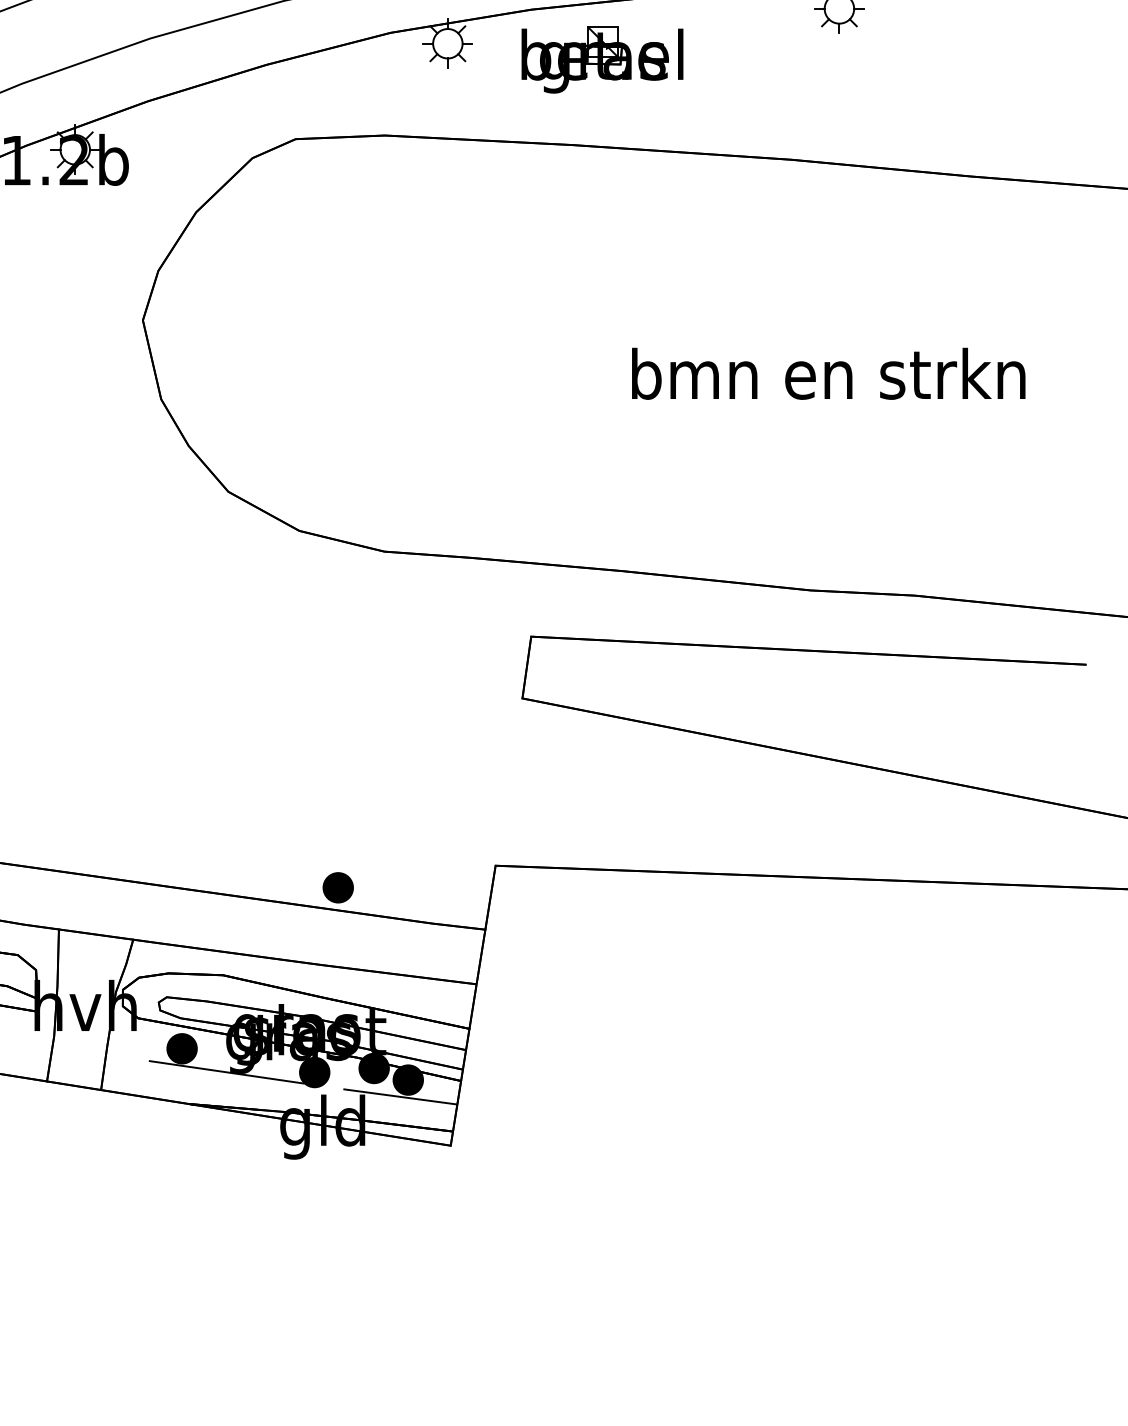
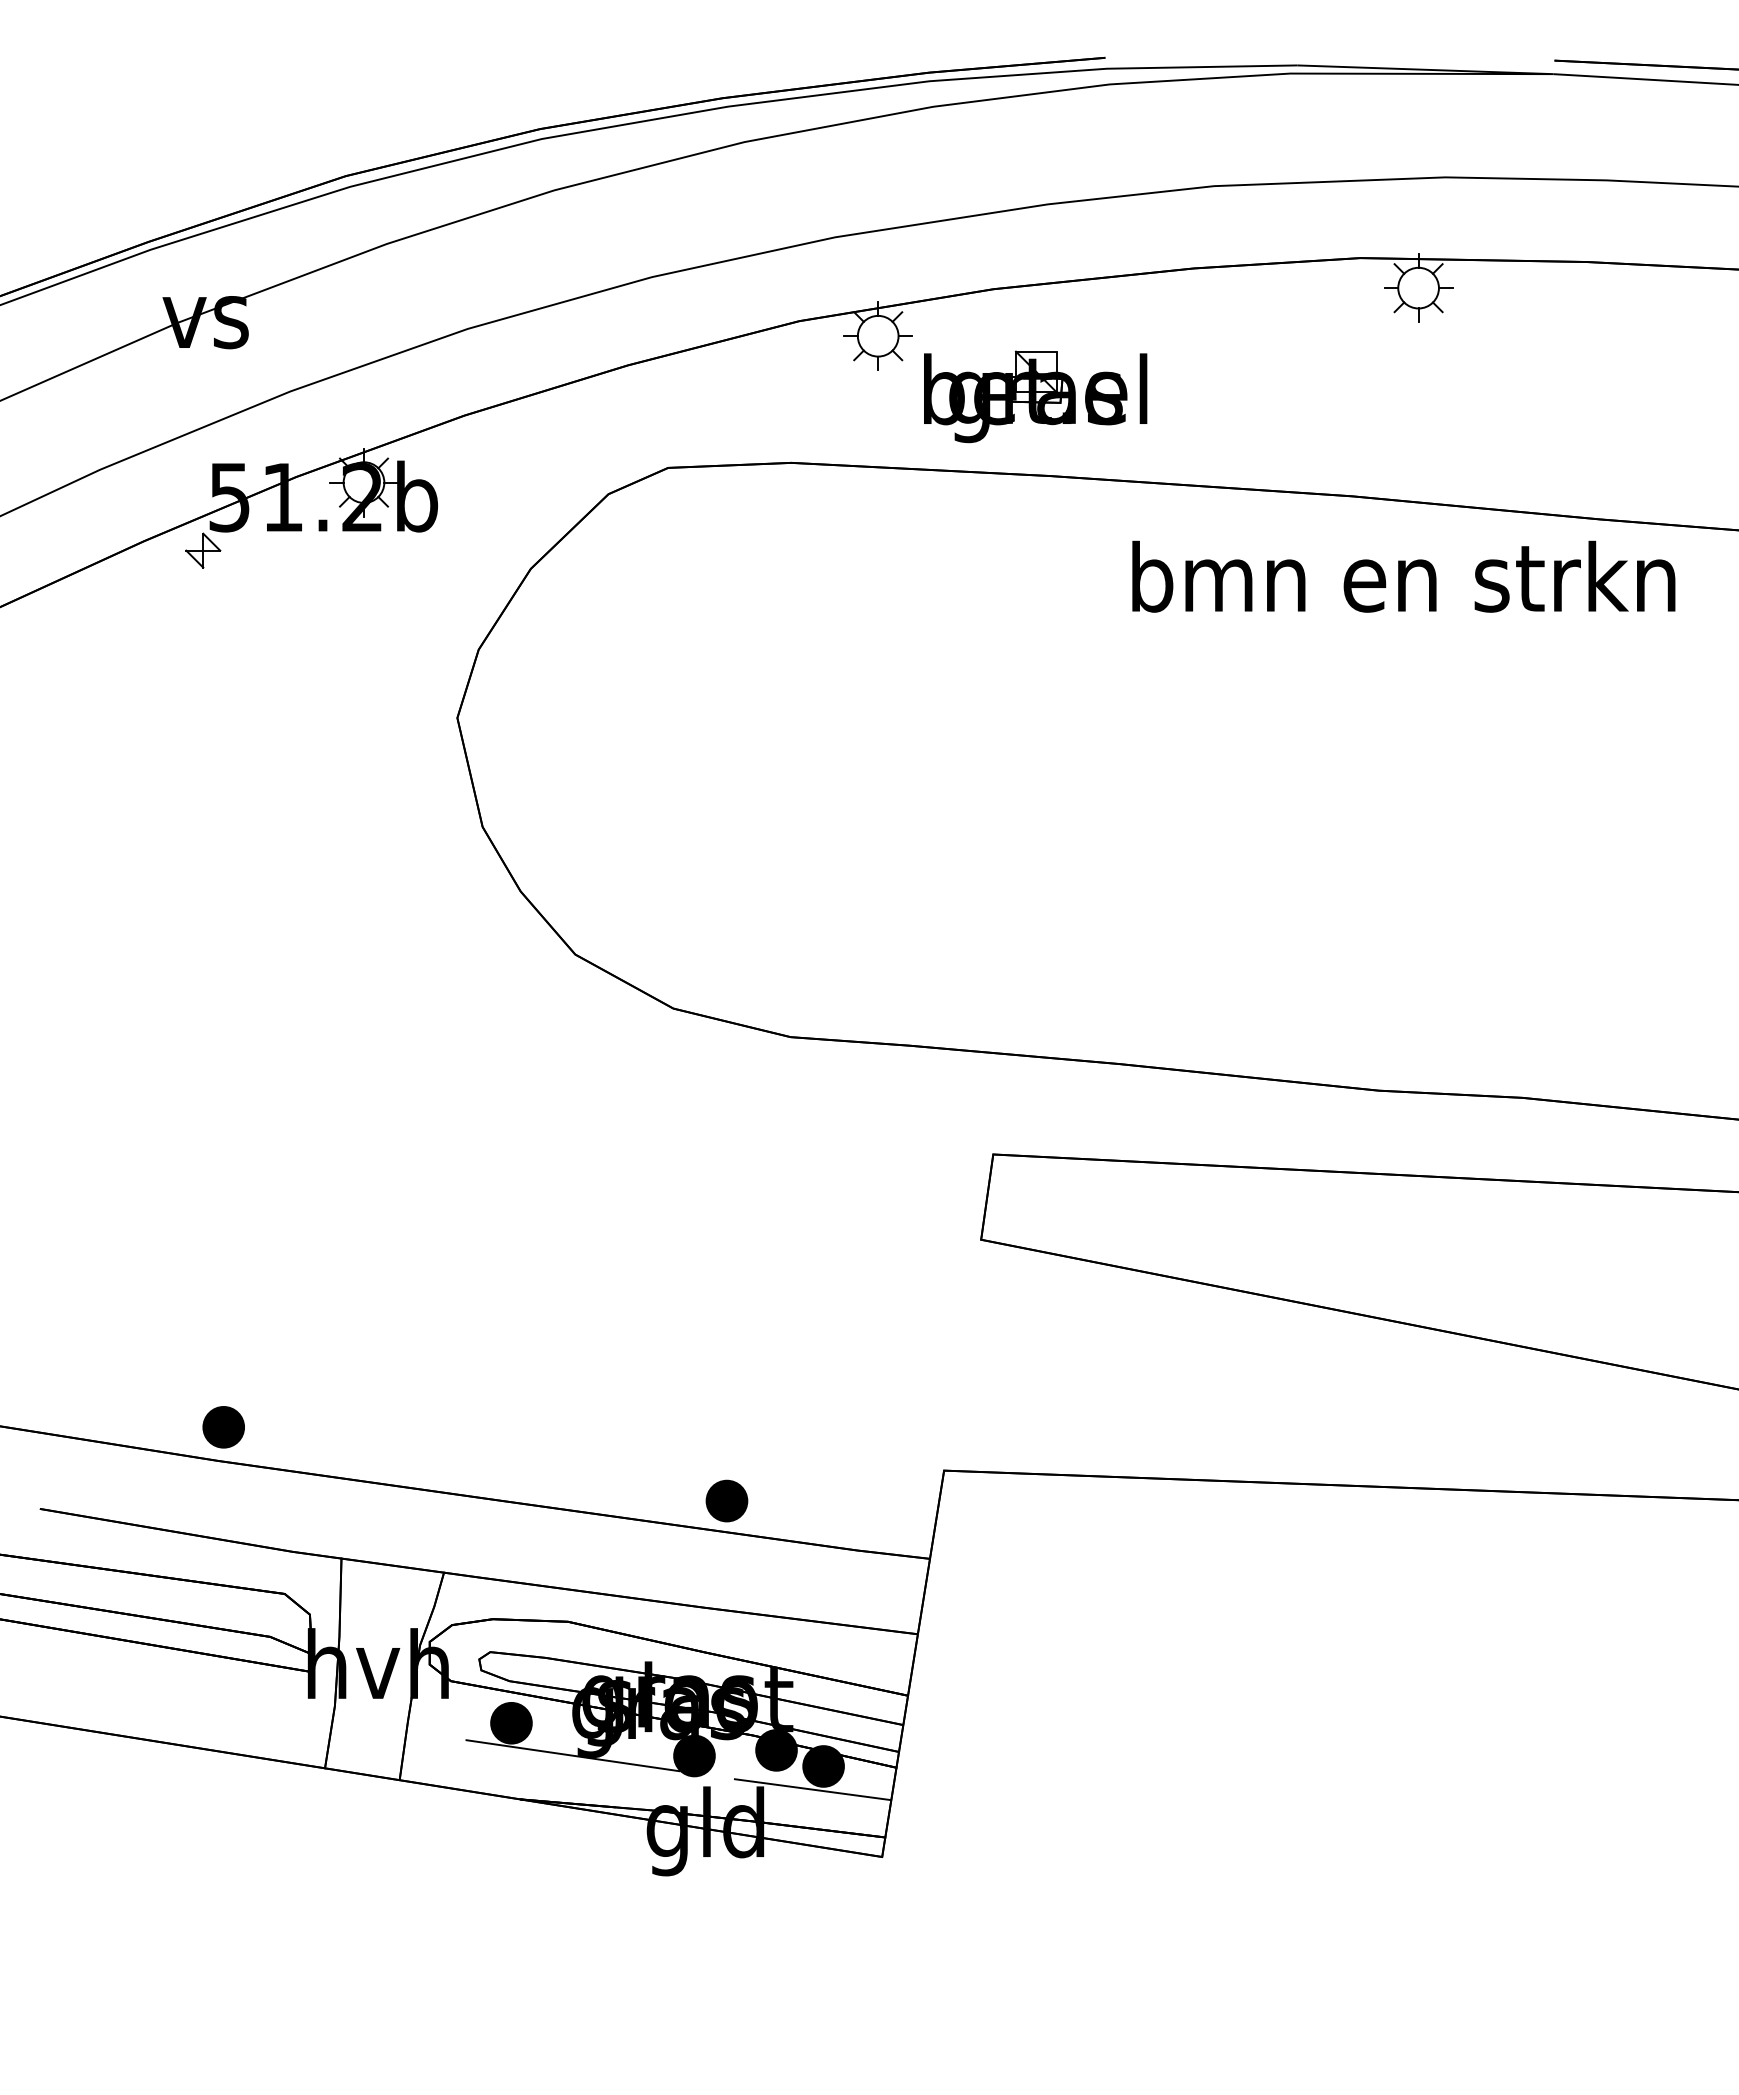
part: (602, 59) -> (1035, 396), moved
text: (828, 373) -> (1403, 576), moved

